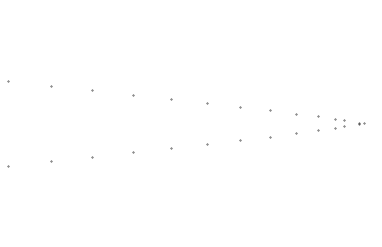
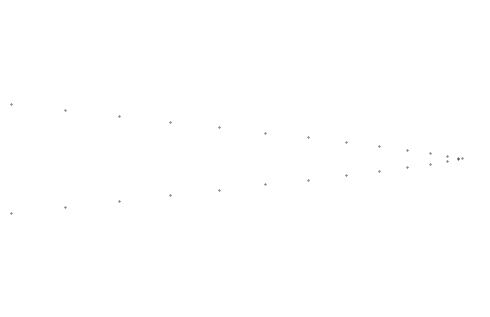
part: (355, 123) -> (455, 158), size x0.62

